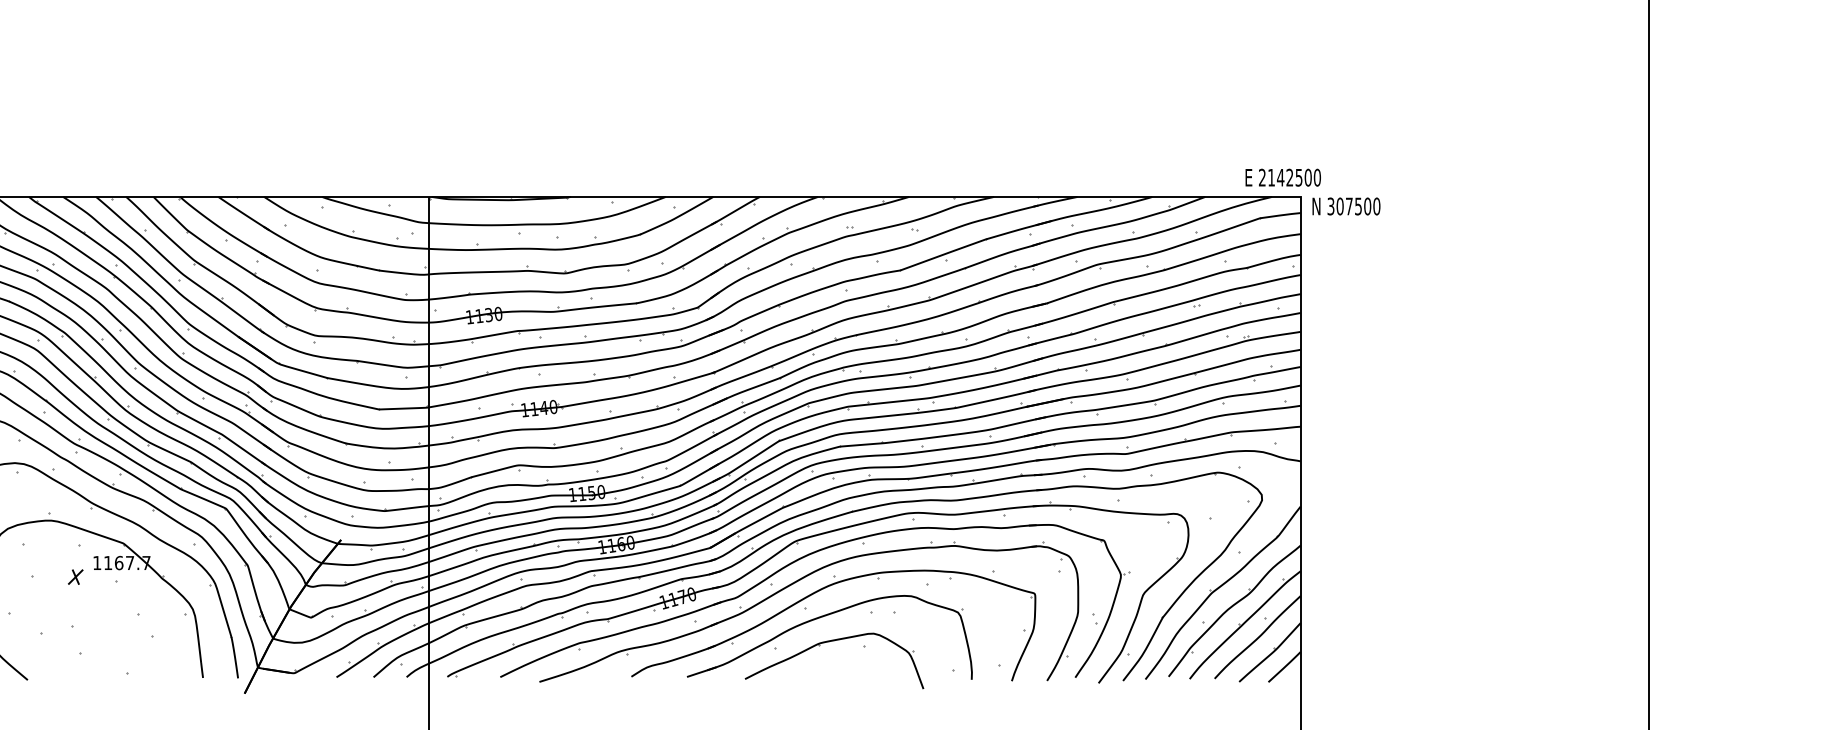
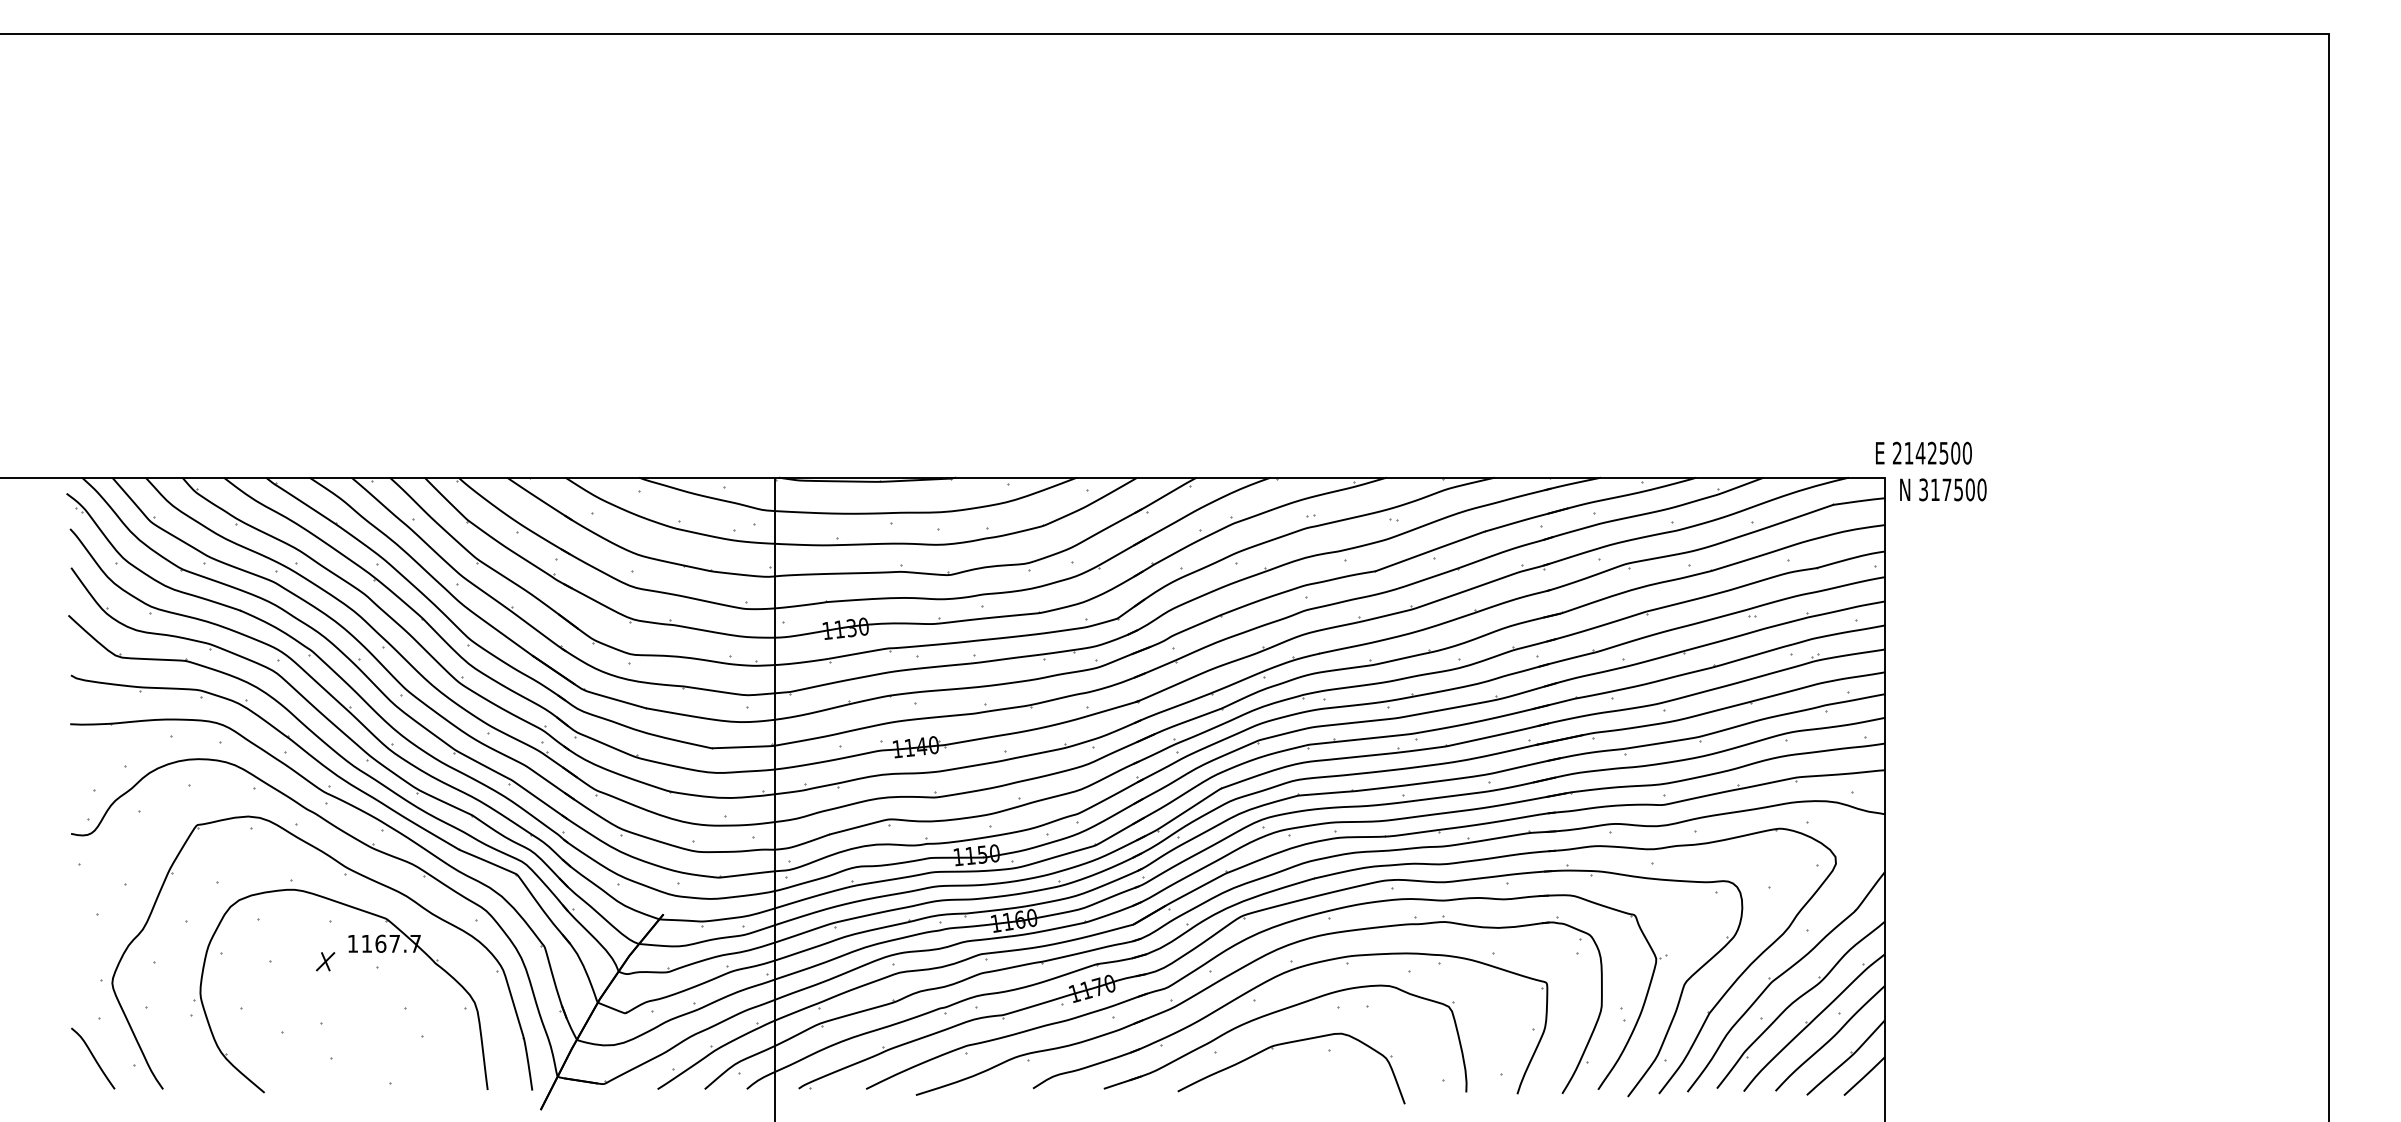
text: (1282, 177) -> (1923, 452), moved
text: (1339, 206) -> (1934, 489), 307500 -> 317500

